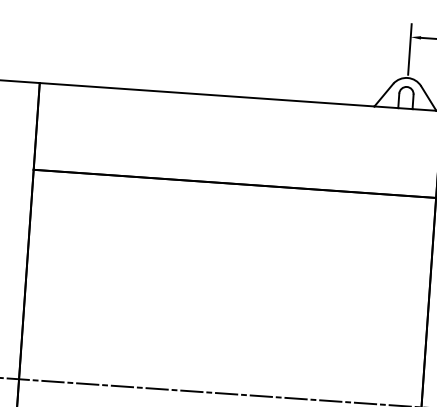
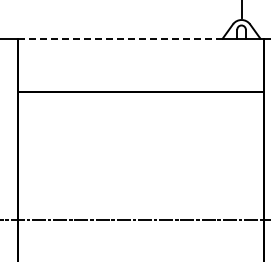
line: (207, 94) -> (120, 38), solid -> dashed

